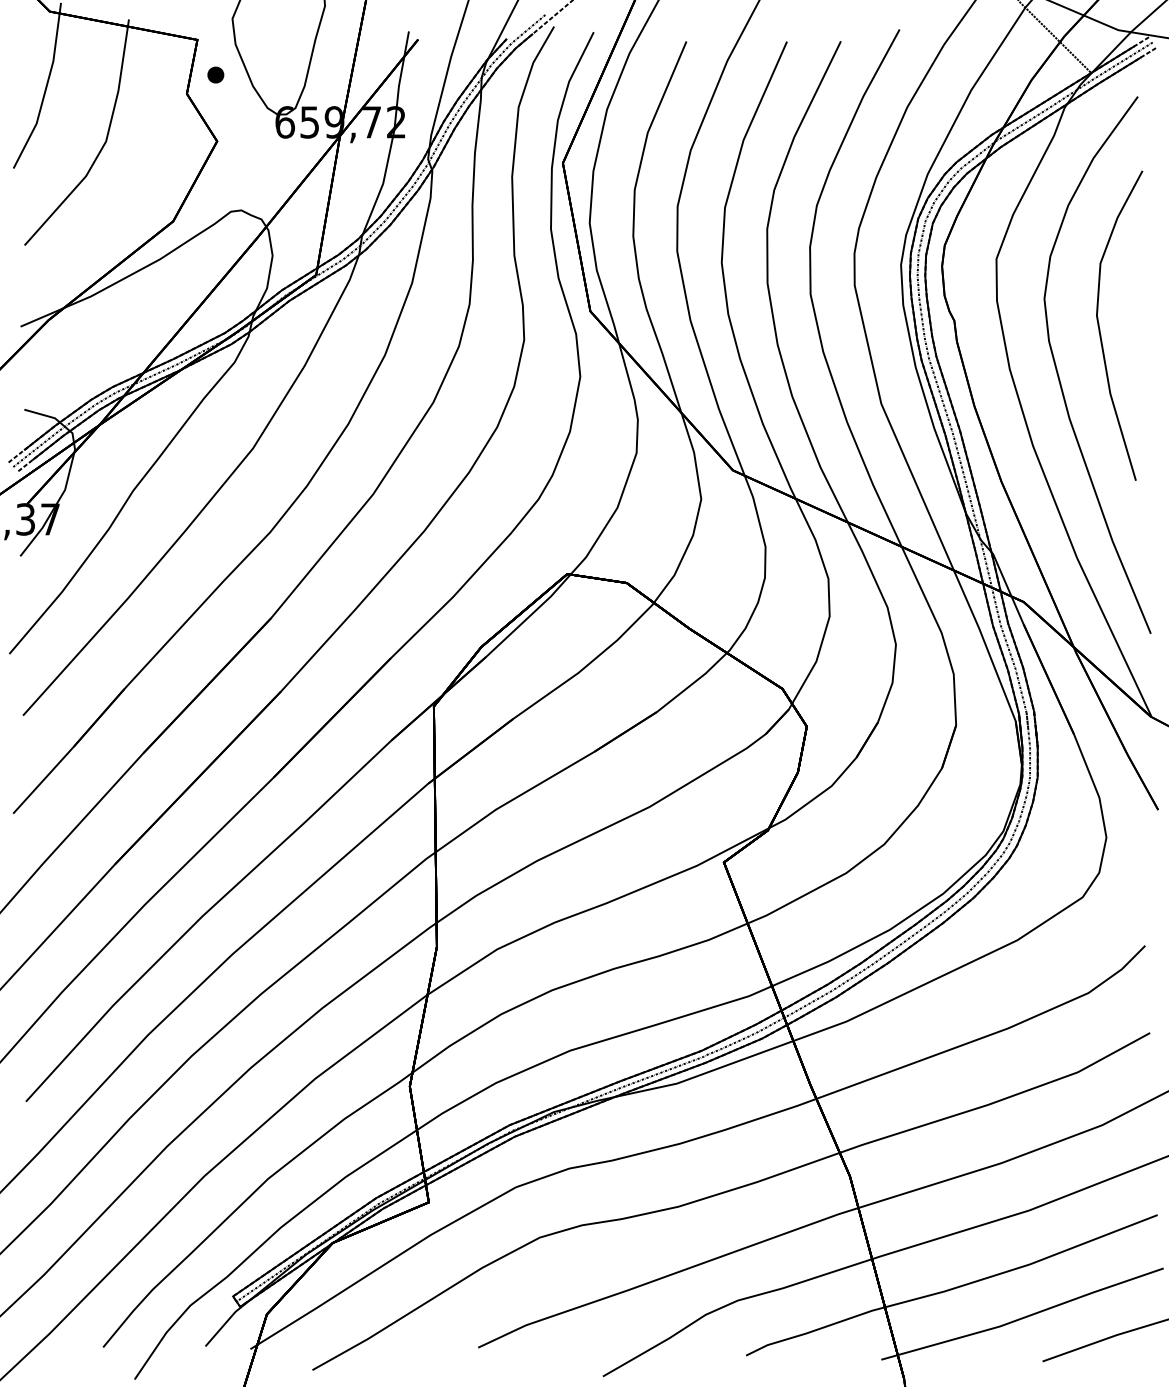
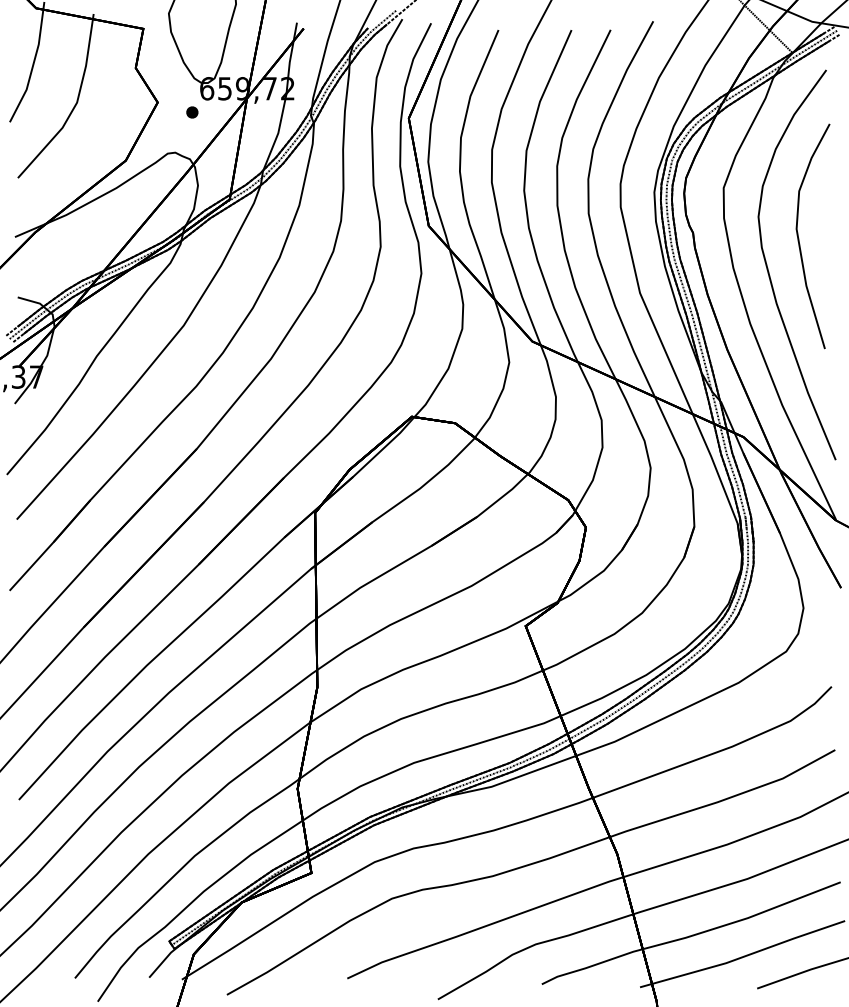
part: (215, 74) -> (192, 112), moved

